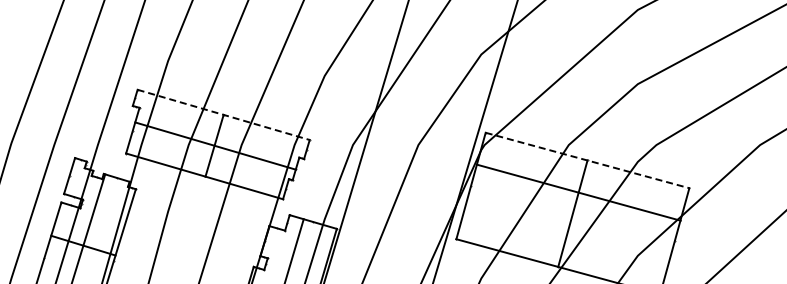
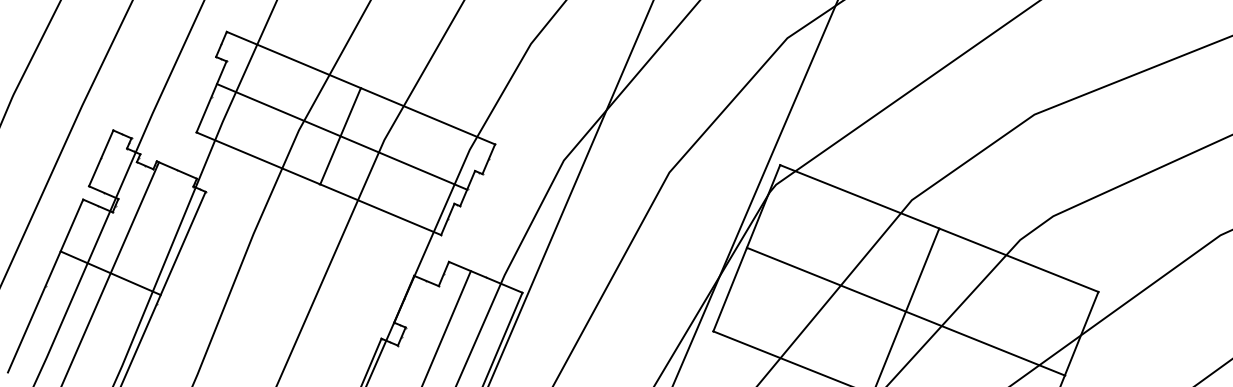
line: (223, 114) -> (360, 87), dashed -> solid
line: (587, 160) -> (939, 228), dashed -> solid
line: (578, 192) -> (905, 311), moved

